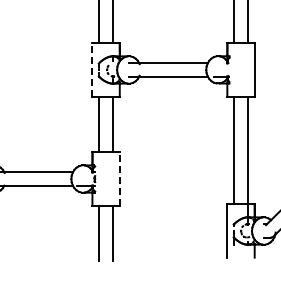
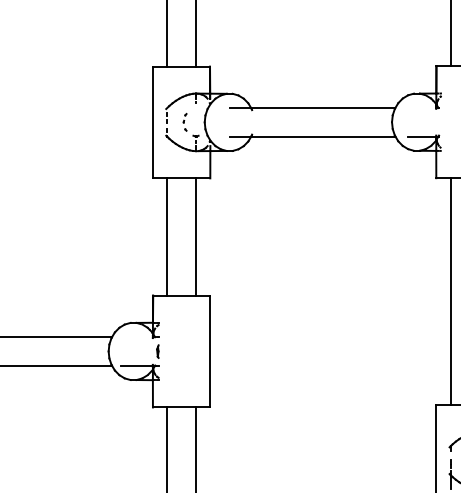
line: (92, 70) -> (153, 123), dashed -> solid
line: (119, 179) -> (209, 352), dashed -> solid

